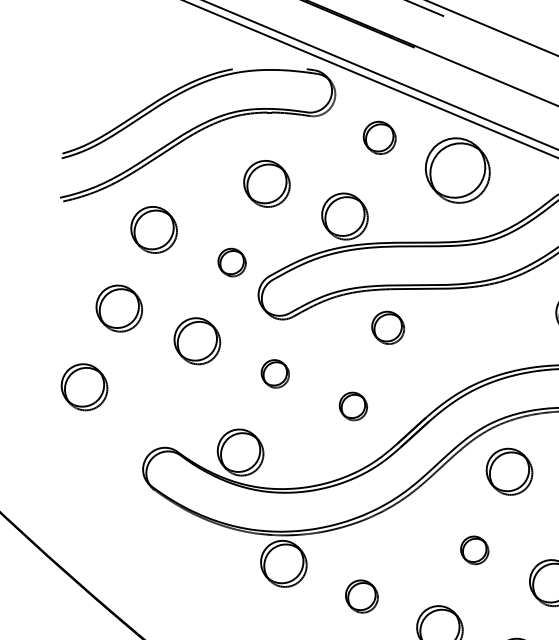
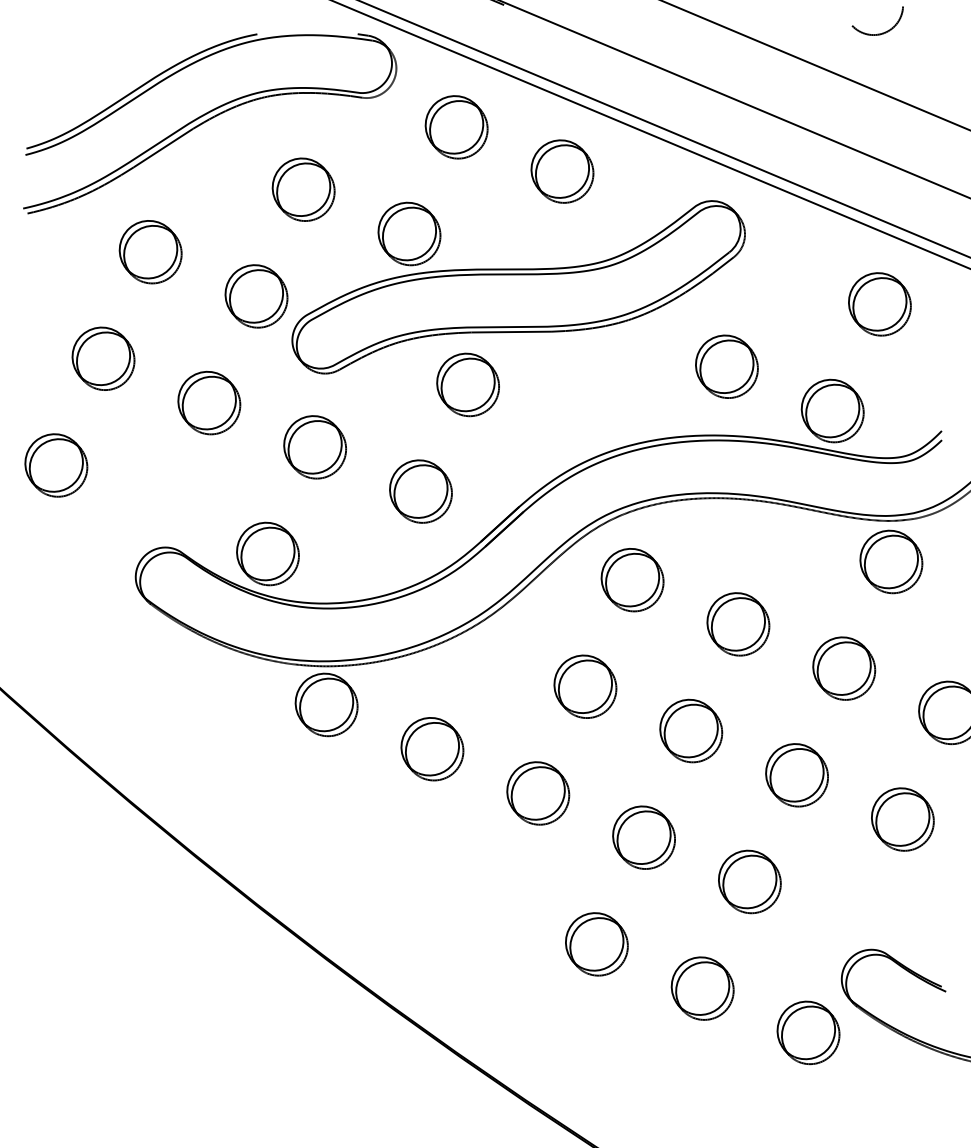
part: (379, 138) -> (456, 127), size x1.43
part: (457, 170) -> (562, 171), size x0.71
part: (232, 262) -> (256, 296), size x1.67
part: (387, 327) -> (467, 384), size x1.43
part: (274, 374) -> (314, 447), size x1.67
part: (353, 406) -> (420, 491), size x1.67
part: (474, 550) -> (585, 686), size x1.67
part: (361, 596) -> (432, 749), size x1.43

